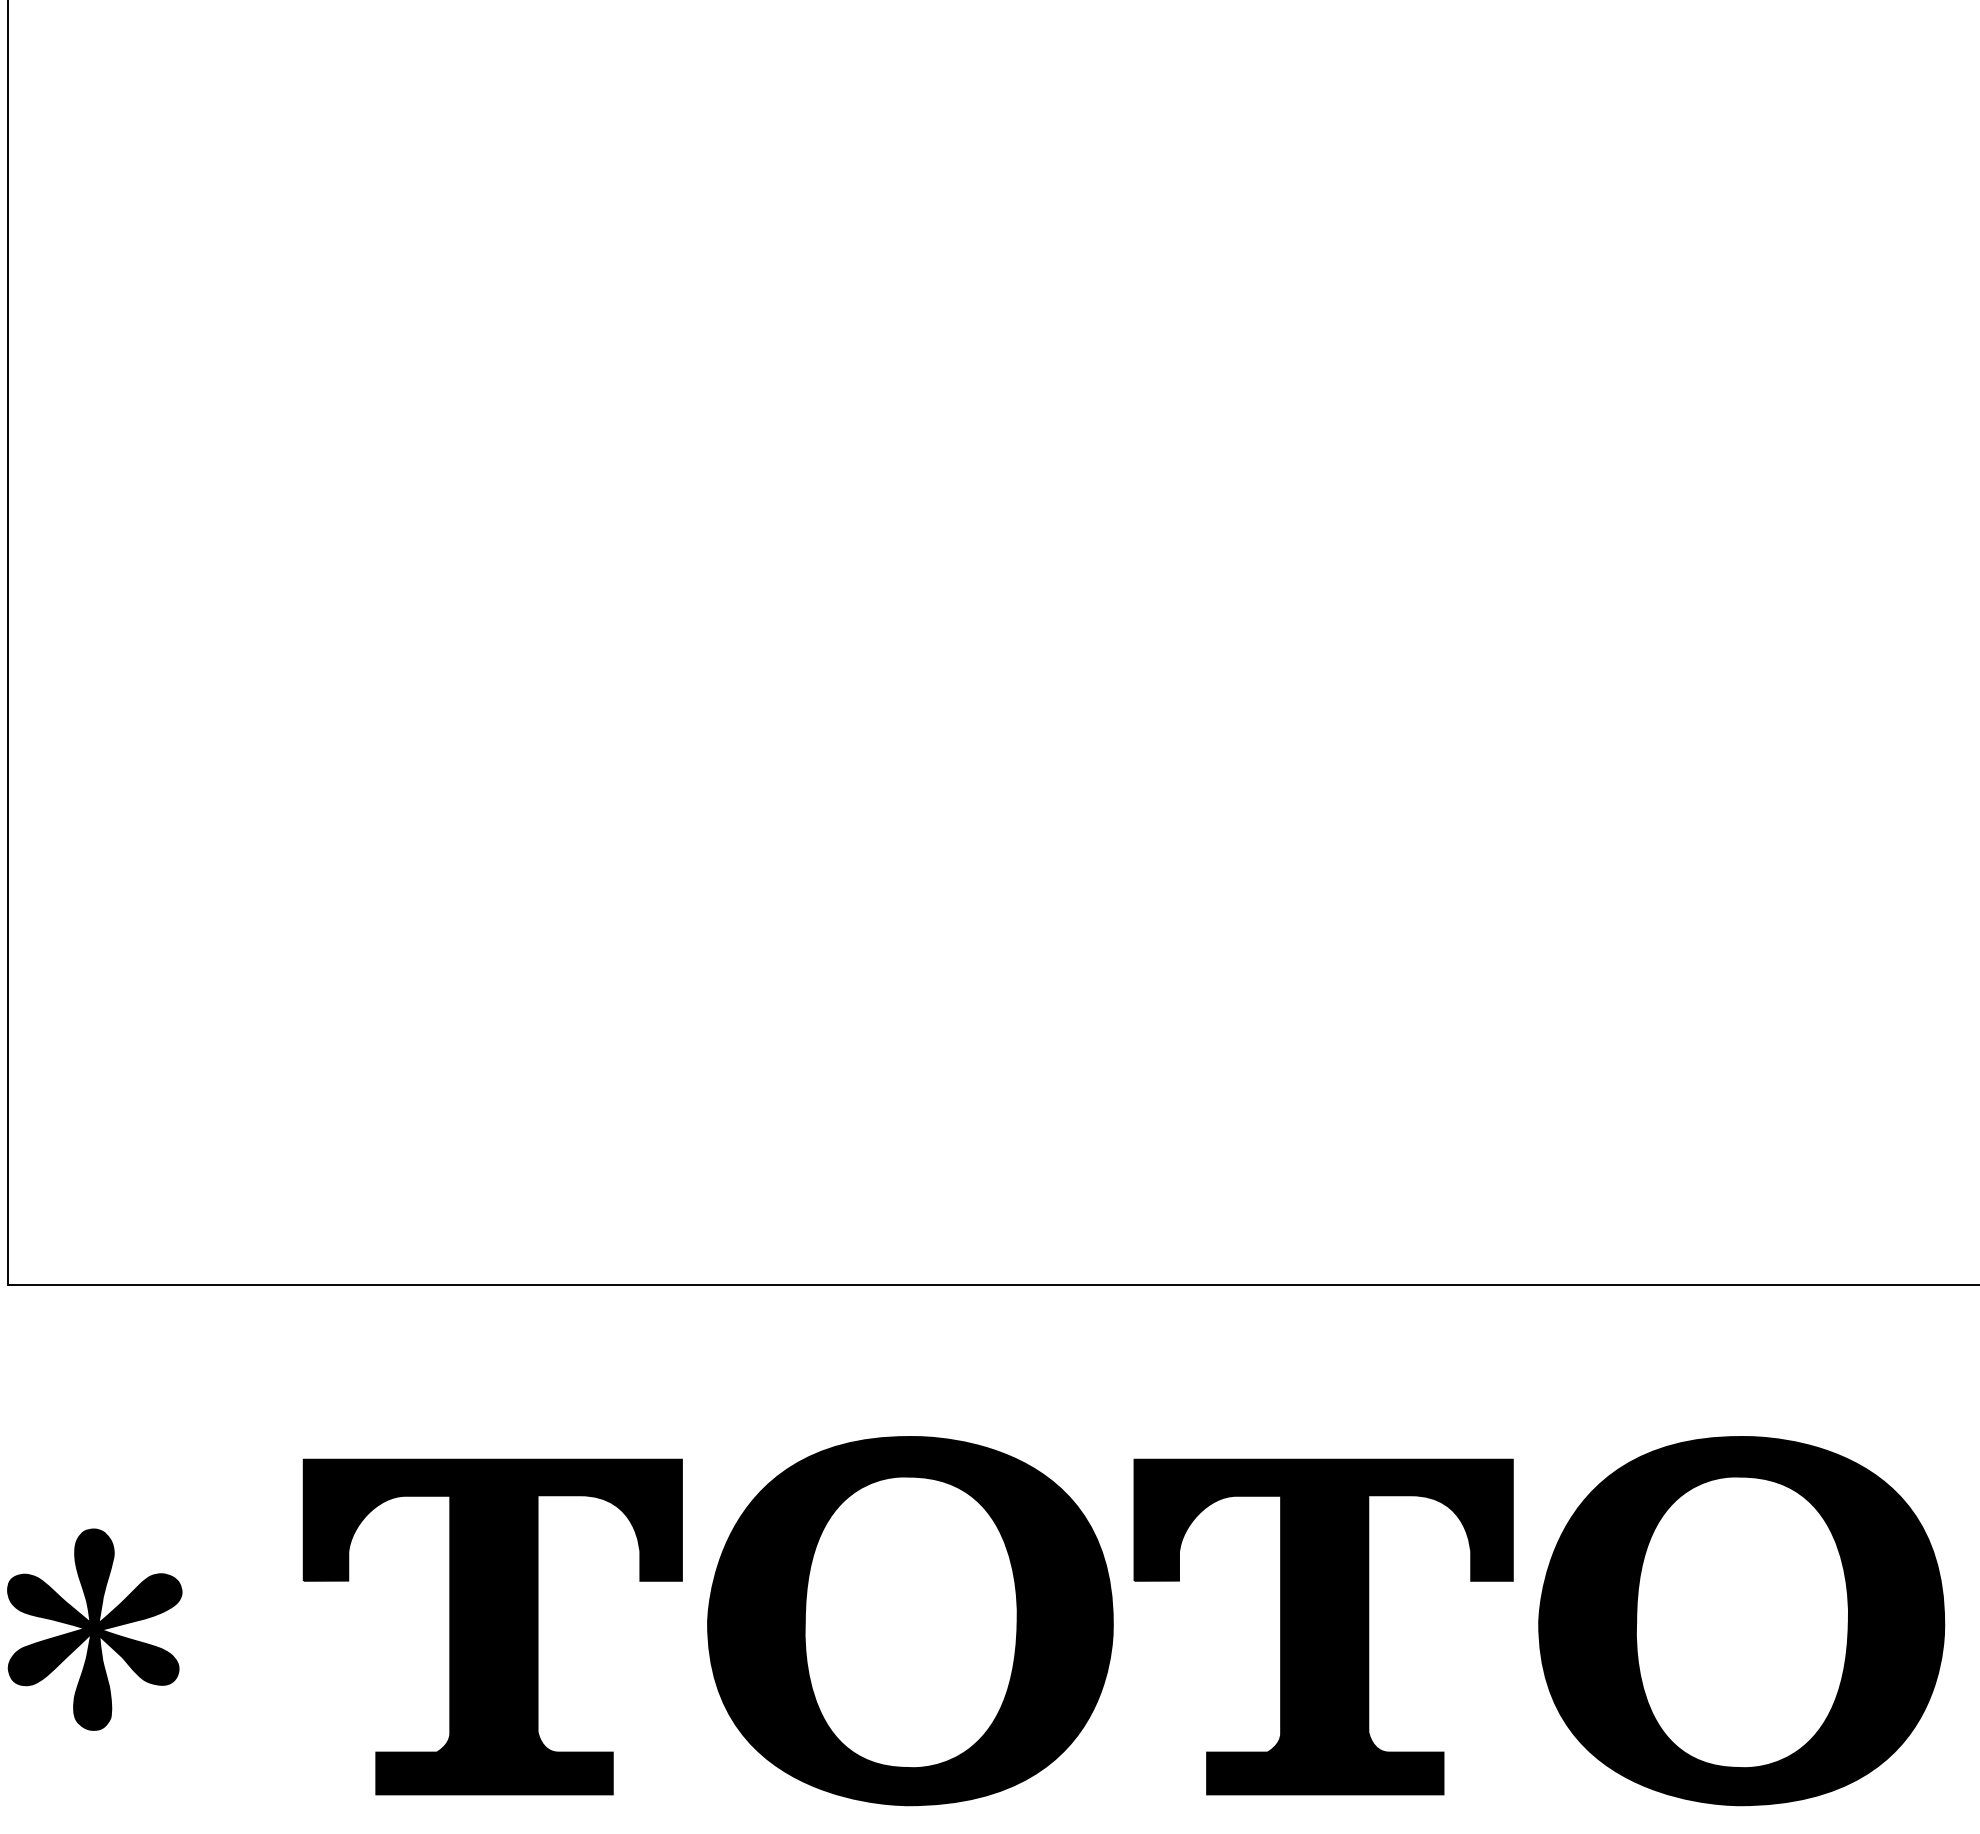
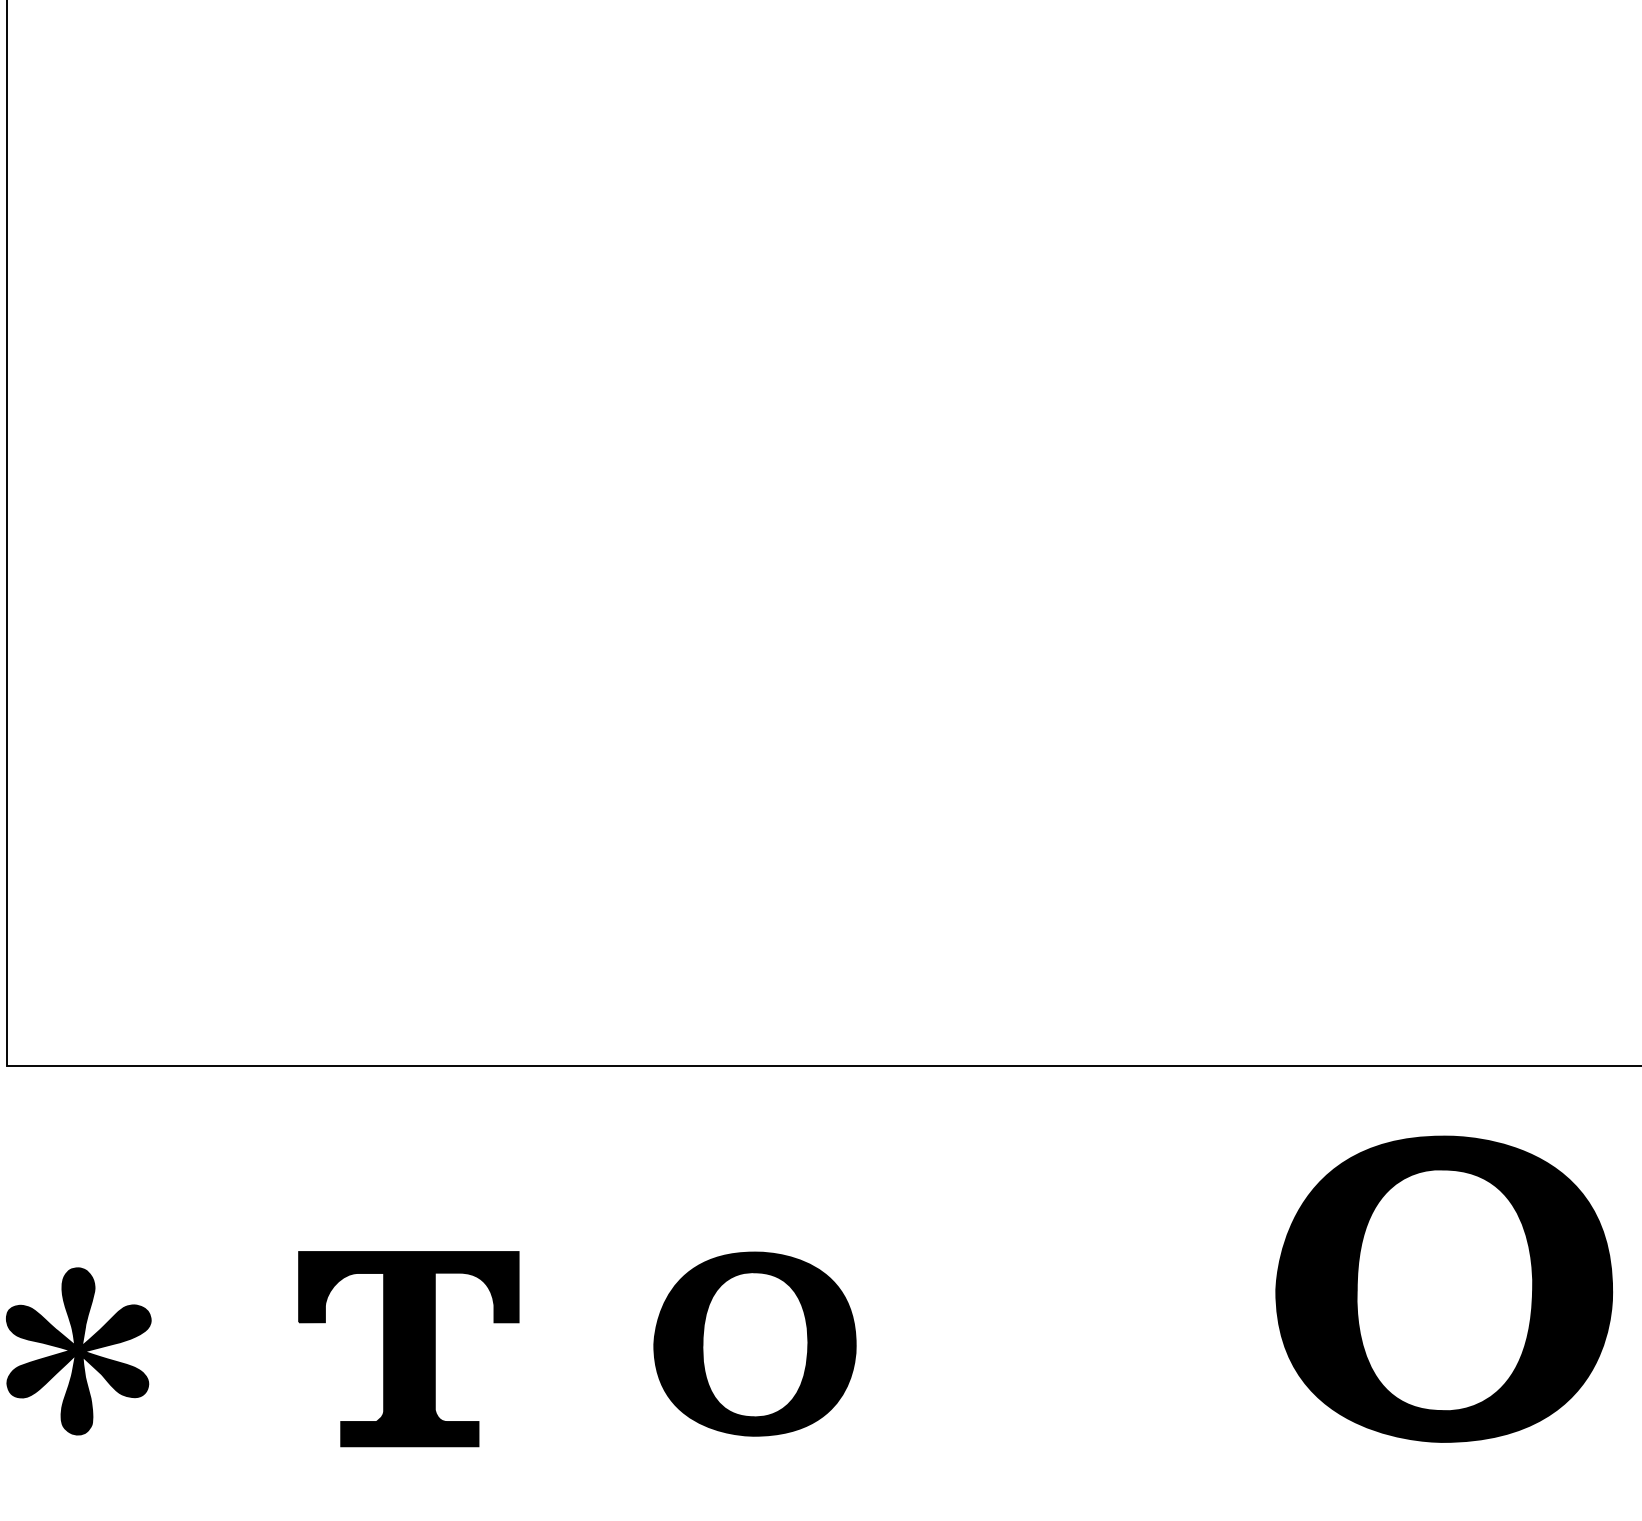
part: (909, 1620) -> (754, 1343), size x0.6
part: (1742, 1620) -> (1444, 1288), moved
part: (492, 1626) -> (408, 1348), size x0.7
part: (1323, 1626) -> (1097, 1348), removed

